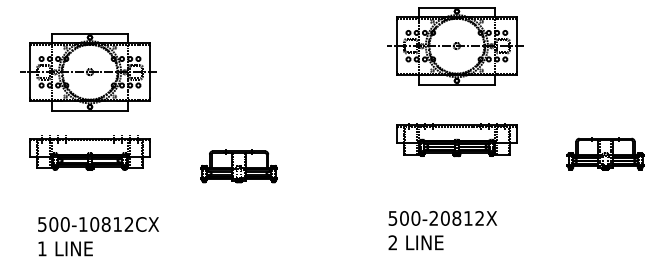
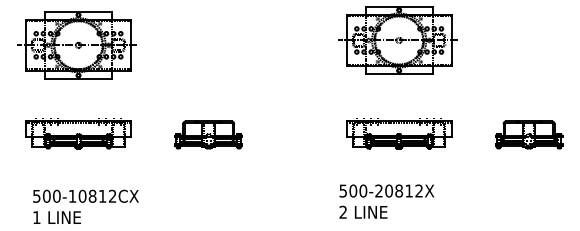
part: (87, 72) -> (76, 45), moved
part: (457, 138) -> (399, 133), moved
part: (238, 166) -> (208, 134), moved

